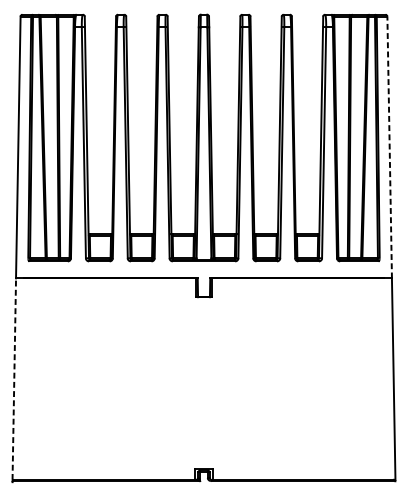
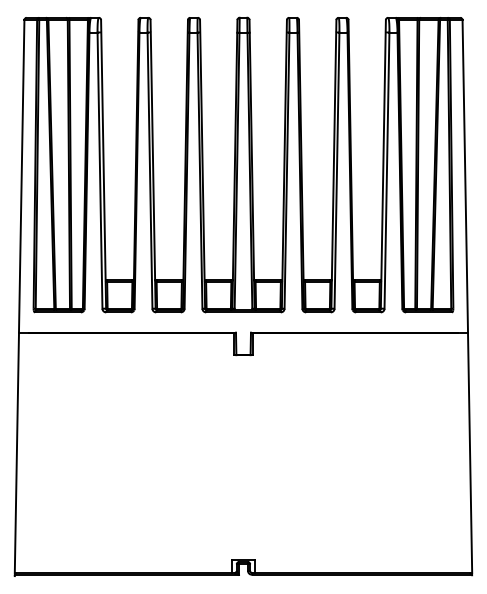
line: (389, 146) -> (465, 175), dashed -> solid
line: (13, 378) -> (16, 452), dashed -> solid

